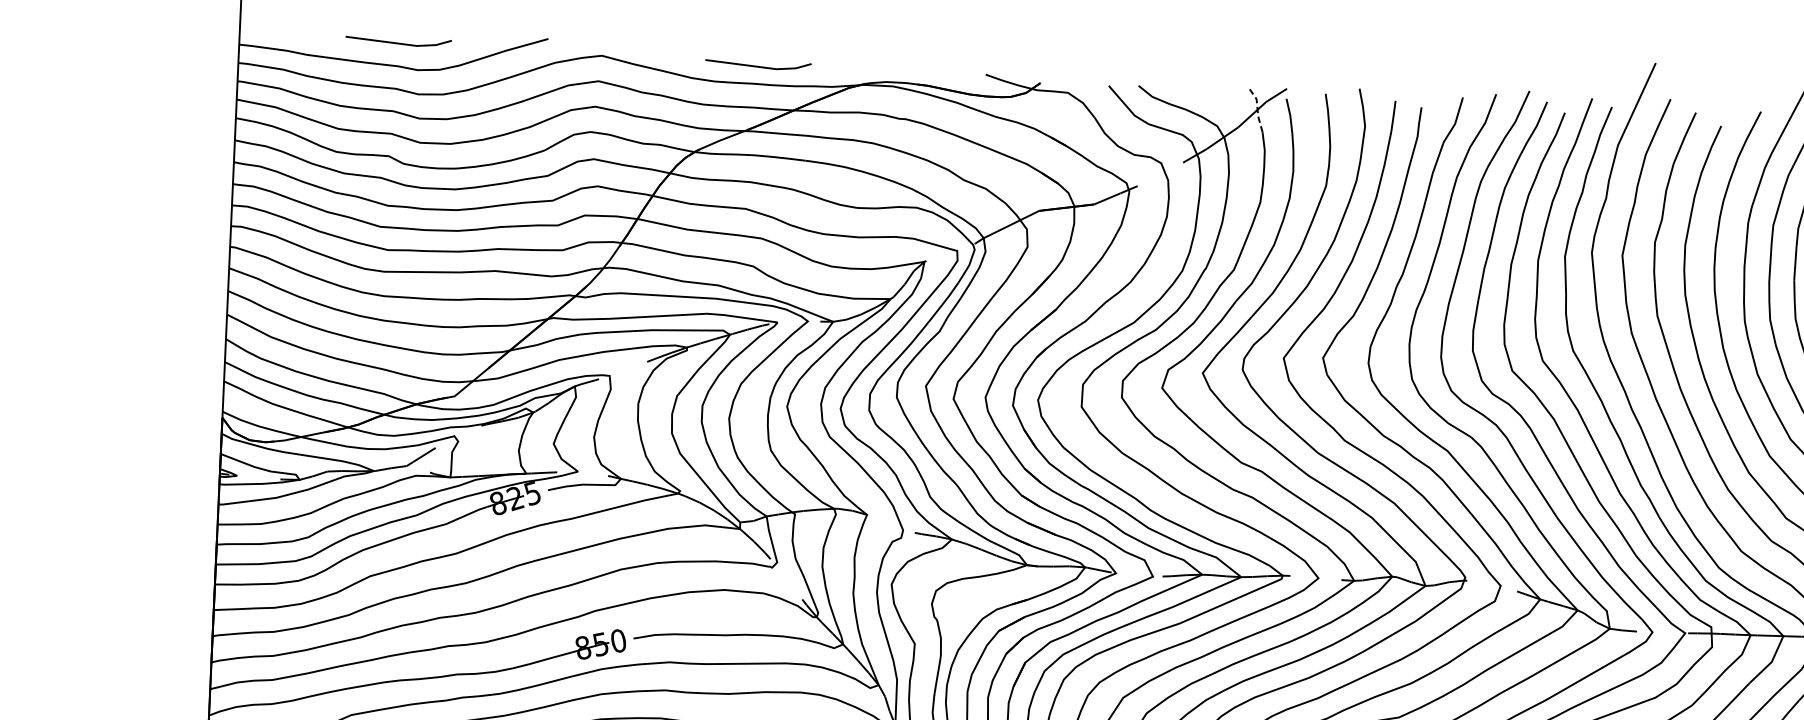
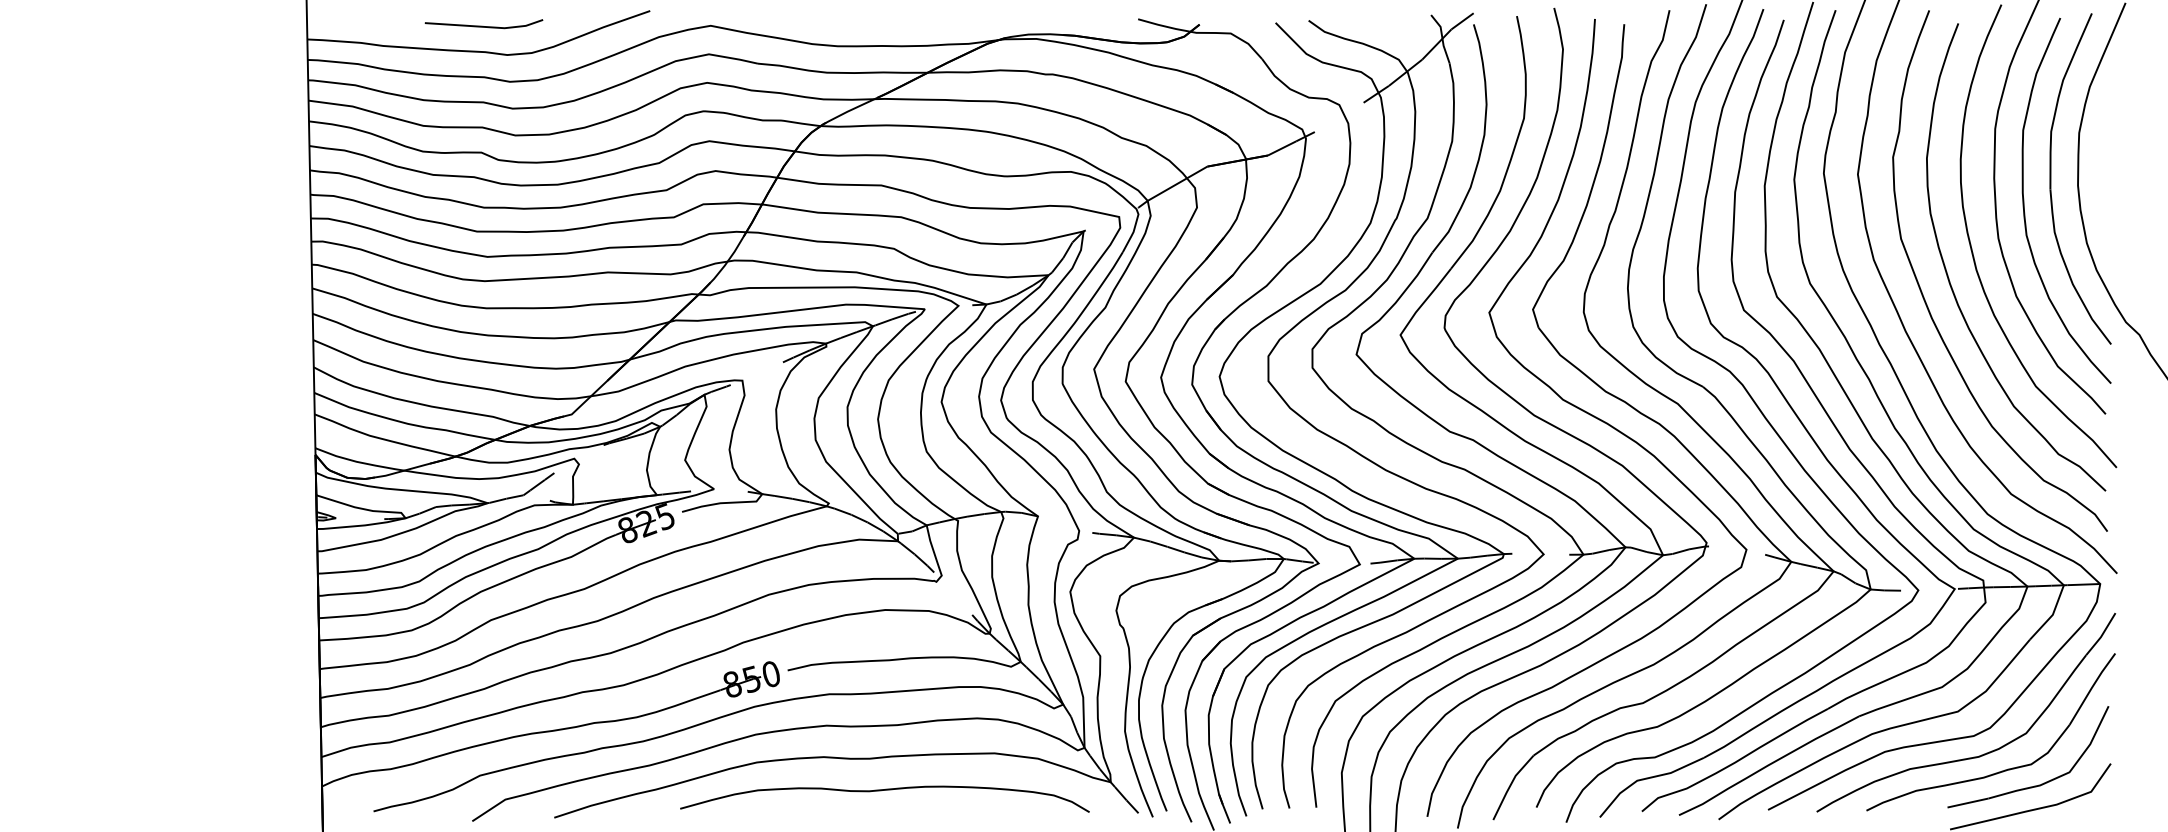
line: (756, 65) -> (883, 25), removed
line: (1257, 108) -> (1442, 37), dashed -> solid

